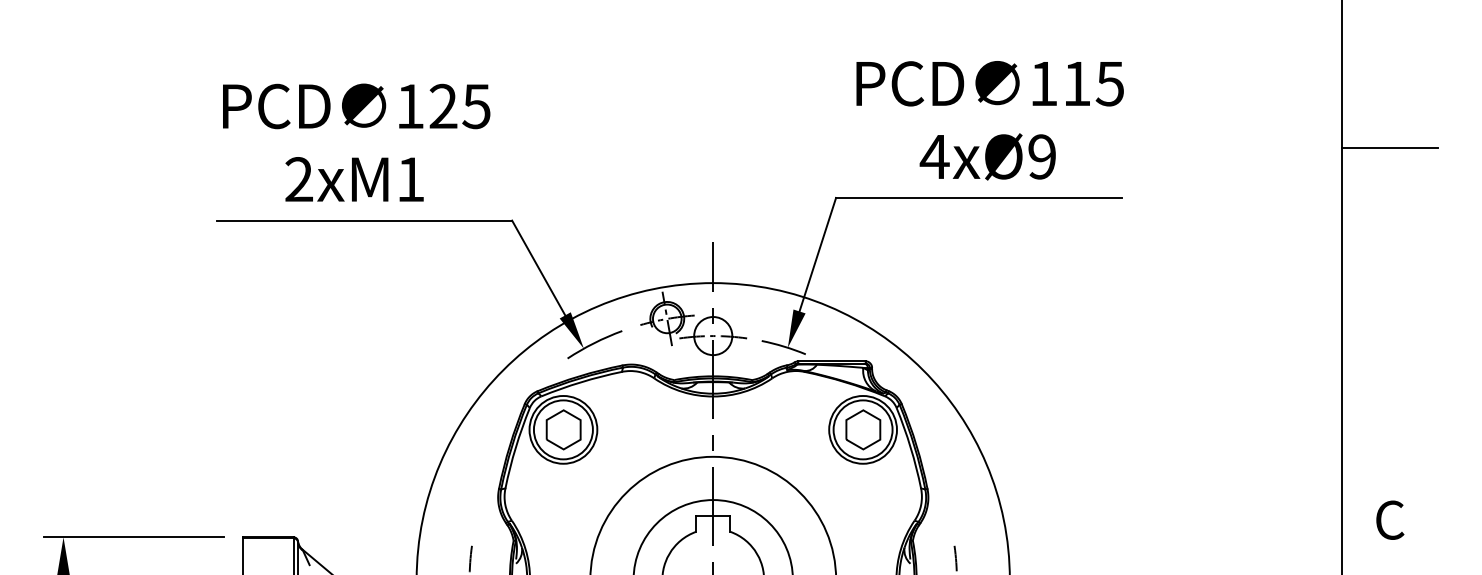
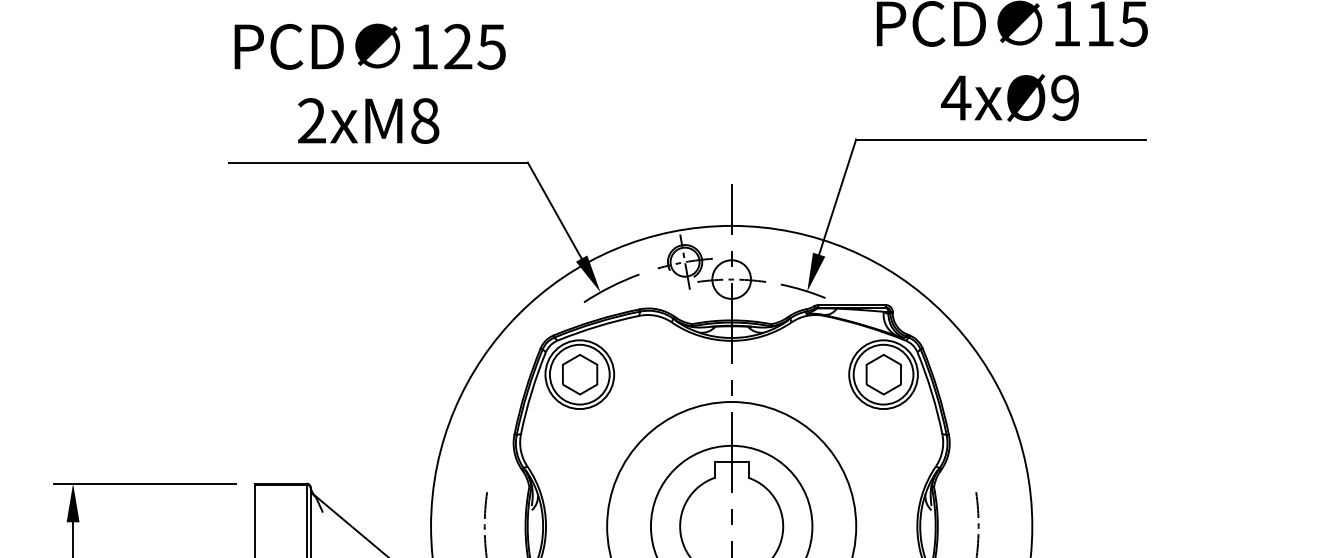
text: (410, 179) -> (424, 120), 2xM1 -> 2xM8

